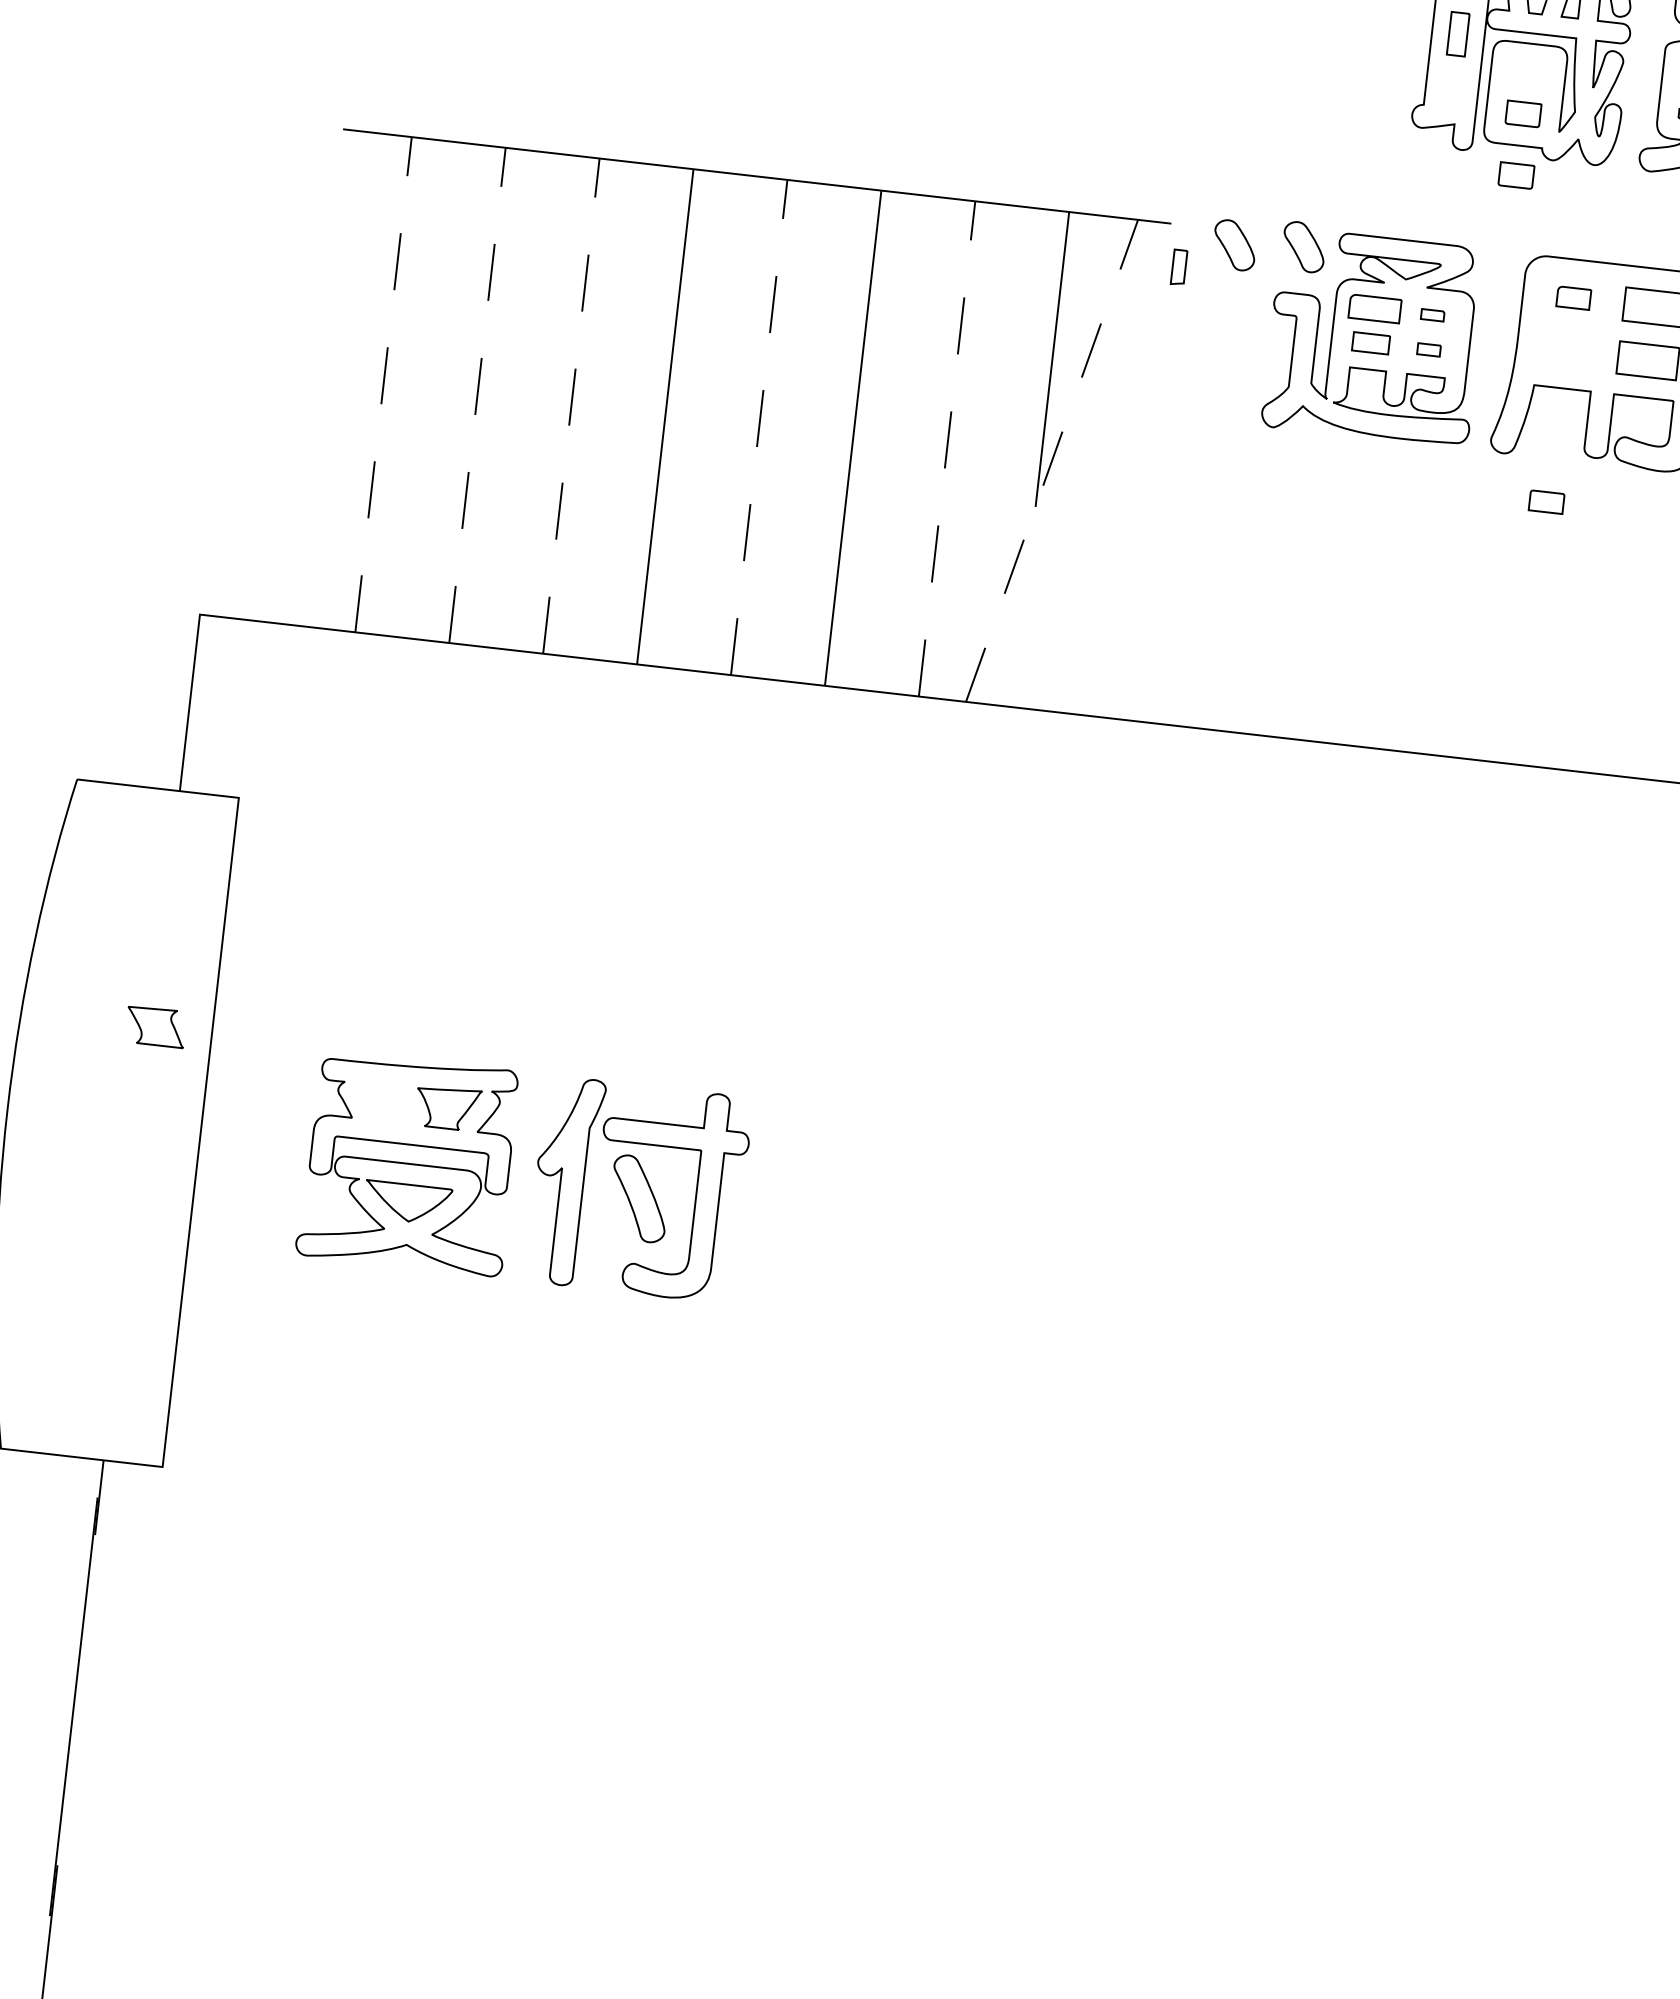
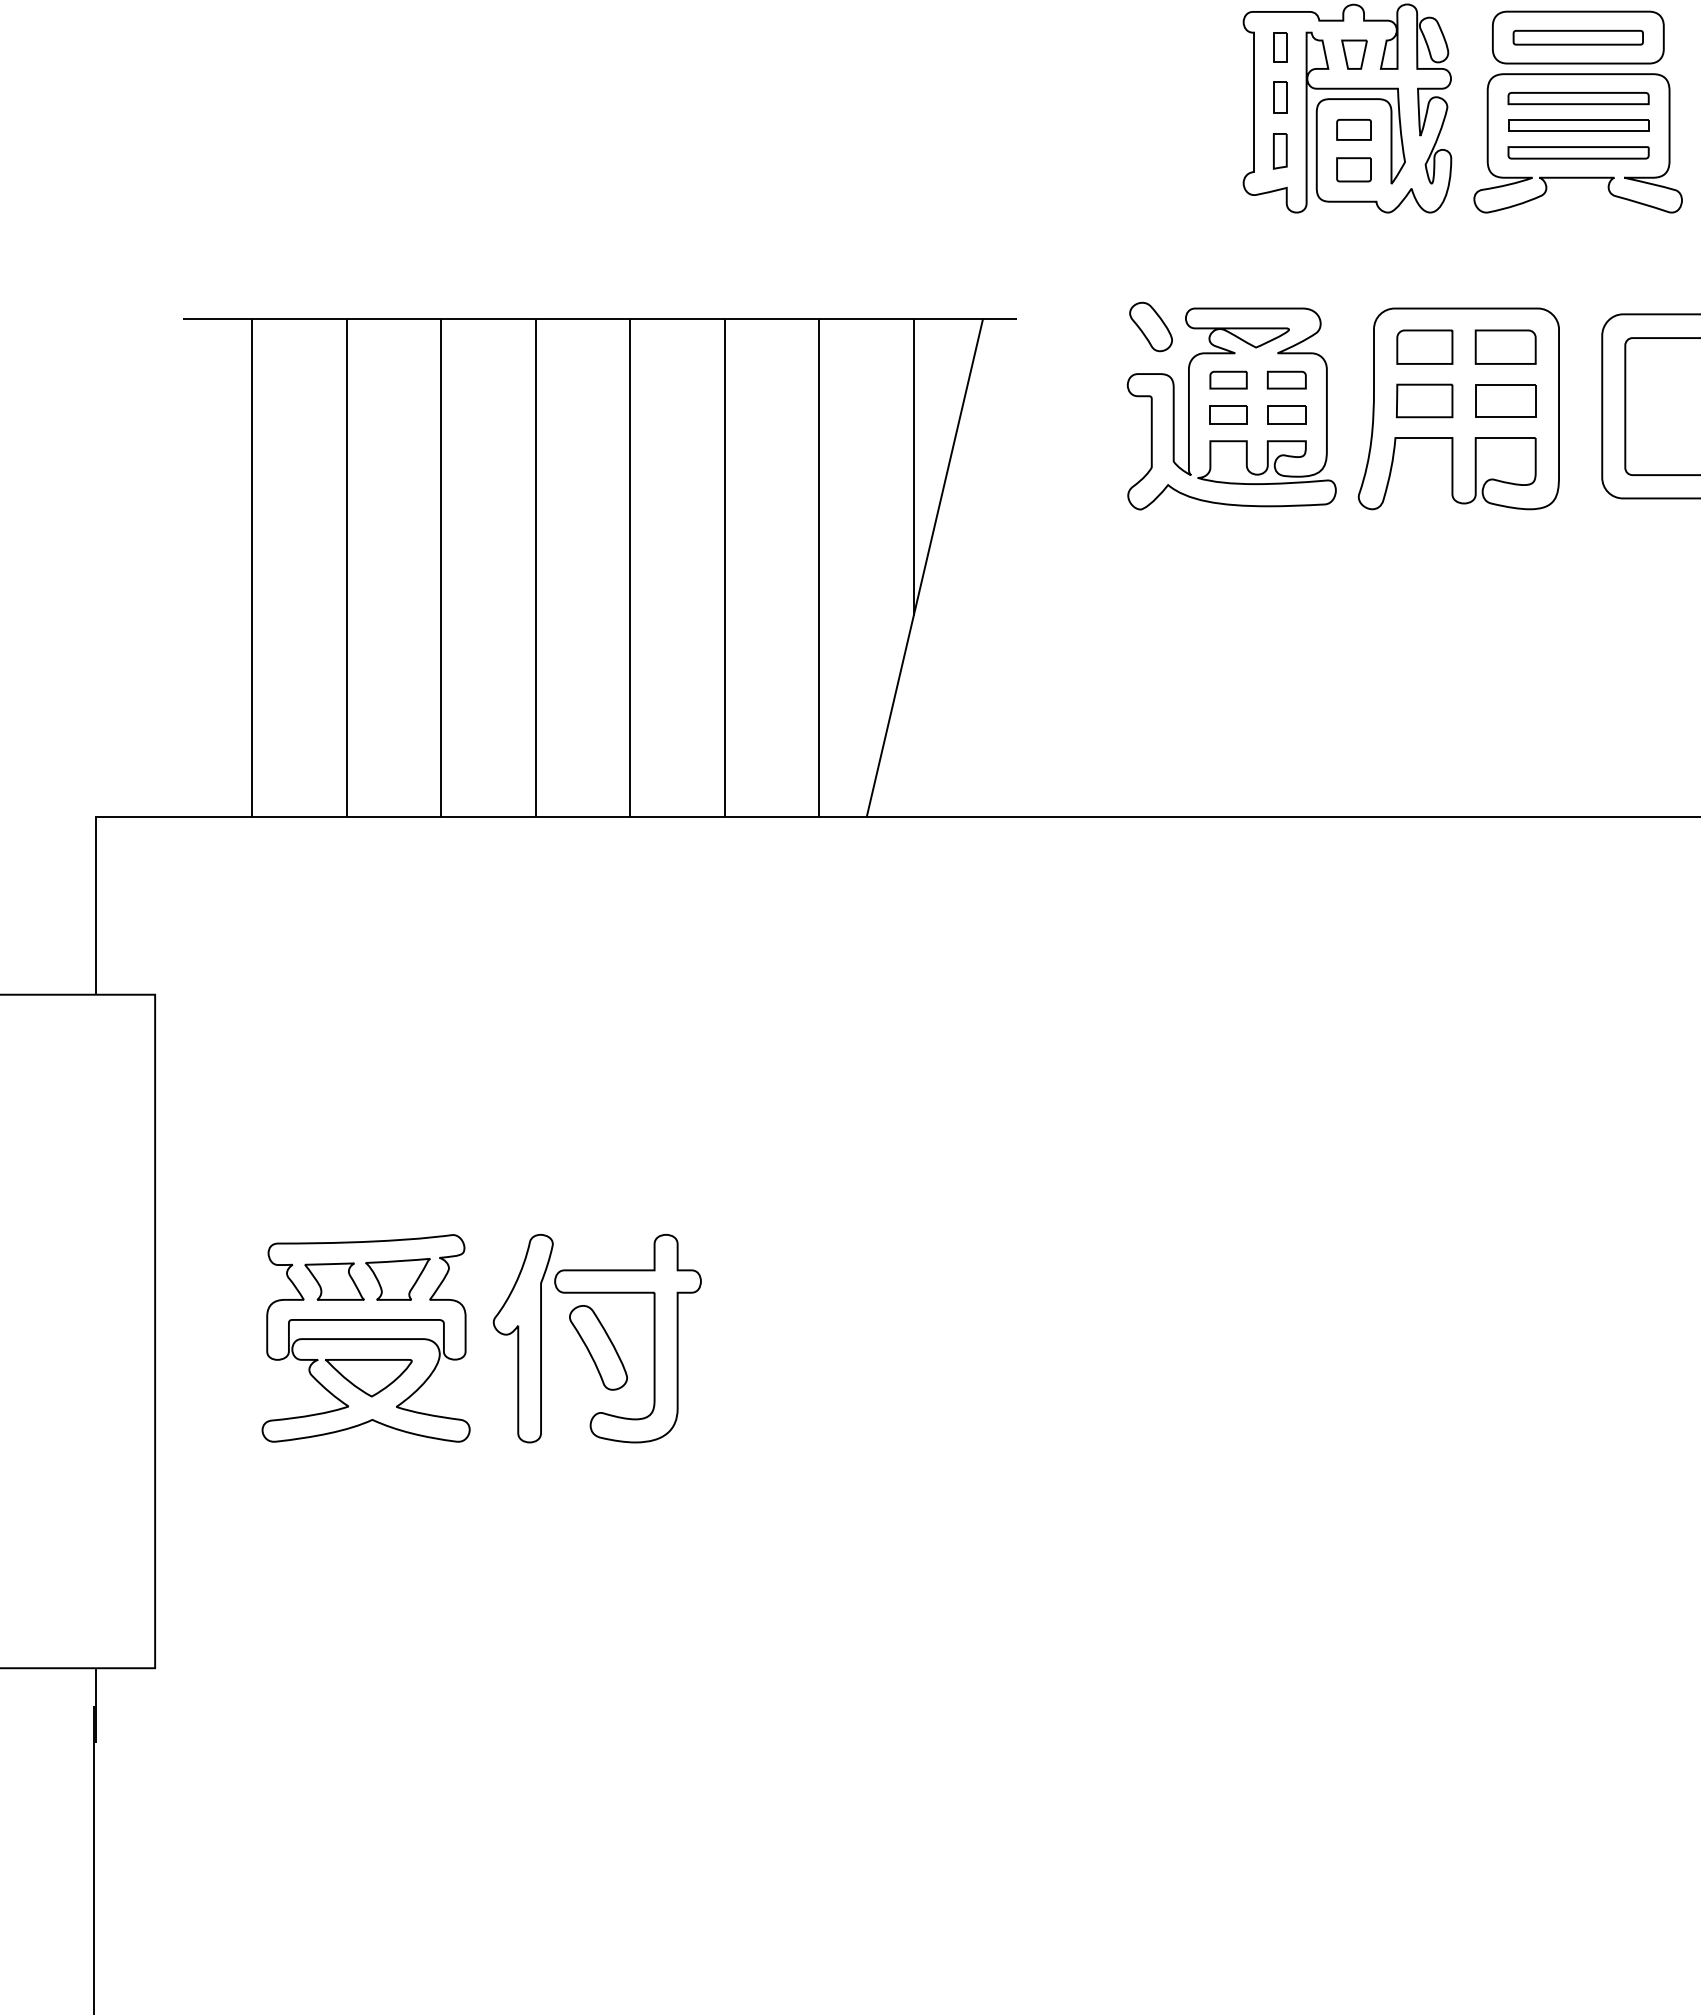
part: (1458, 33) -> (1280, 97), size x0.71
part: (1515, 175) -> (1353, 231), removed
part: (1234, 244) -> (1081, 332), removed
part: (1179, 267) -> (1280, 151), moved
part: (1573, 297) -> (1424, 346), size x1.67
part: (1374, 308) -> (1228, 379), size x0.71
part: (1432, 314) -> (1286, 379), size x1.67
part: (1428, 349) -> (1286, 414), size x1.67
part: (1567, 351) -> (1424, 400), added
line: (383, 384) -> (252, 567), dashed -> solid
line: (477, 395) -> (346, 567), dashed -> solid
line: (571, 405) -> (441, 567), dashed -> solid
line: (759, 427) -> (630, 567), dashed -> solid
line: (947, 448) -> (819, 567), dashed -> solid
line: (1051, 460) -> (924, 567), dashed -> solid
part: (1546, 501) -> (1353, 129), moved
part: (155, 1026) -> (334, 1281), moved

